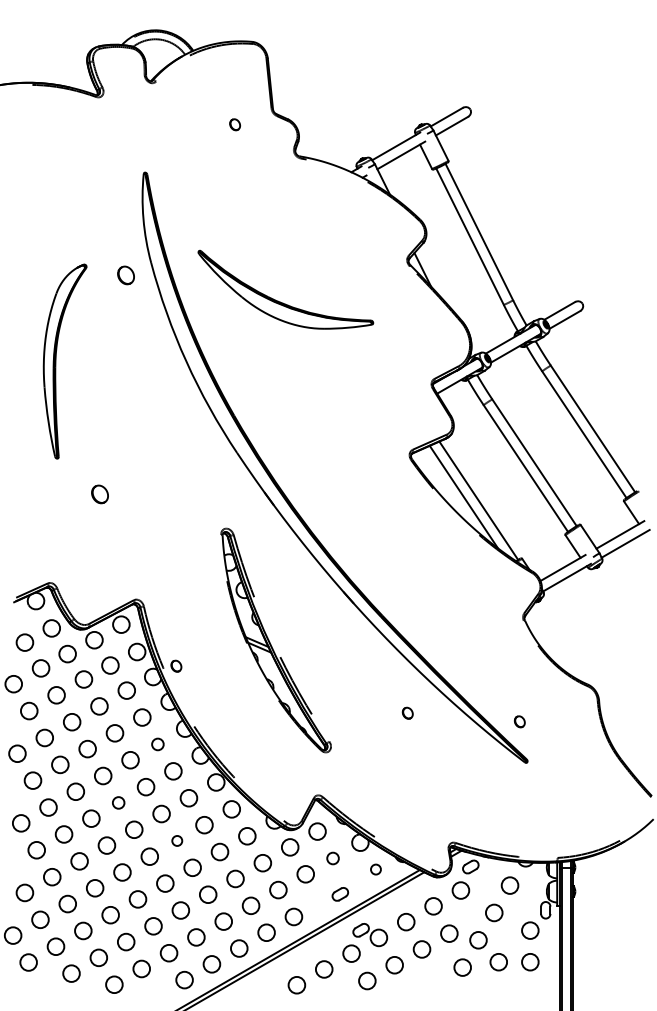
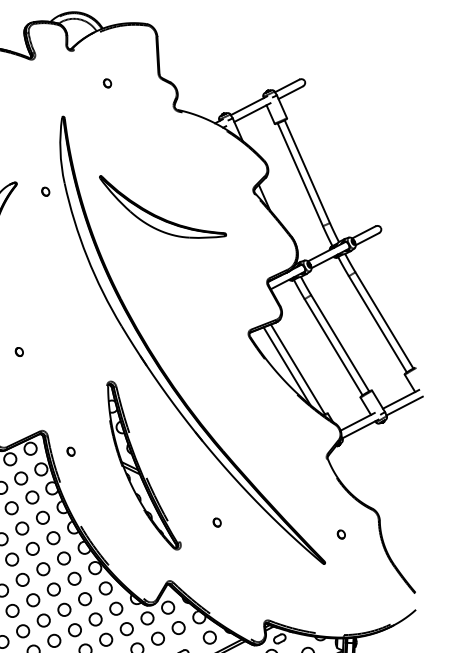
part: (234, 124) -> (107, 83), moved
part: (125, 275) -> (45, 191), size x0.62
part: (100, 493) -> (19, 351), size x0.62
part: (176, 665) -> (71, 451), moved
part: (407, 712) -> (217, 522), moved
part: (519, 721) -> (341, 534), moved
circle: (157, 744) -> (53, 538), size x1.43
circle: (118, 802) -> (22, 579), size x1.43
circle: (177, 840) -> (64, 609), size x1.67
circle: (332, 858) -> (178, 628), size x1.43
circle: (375, 869) -> (209, 637), size x1.67

